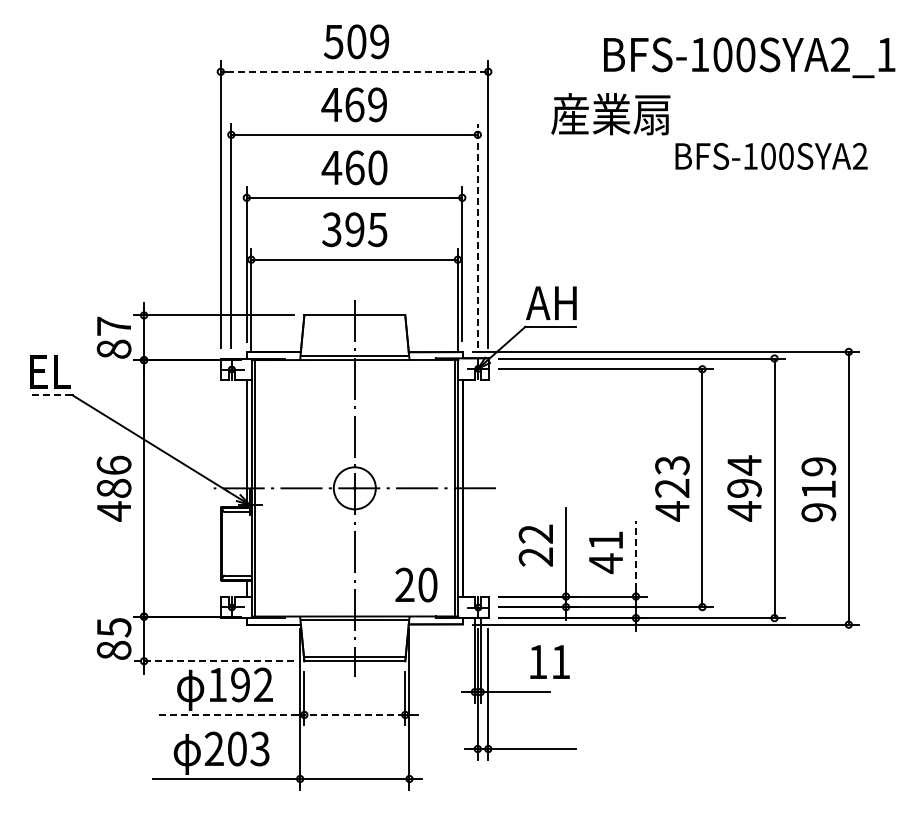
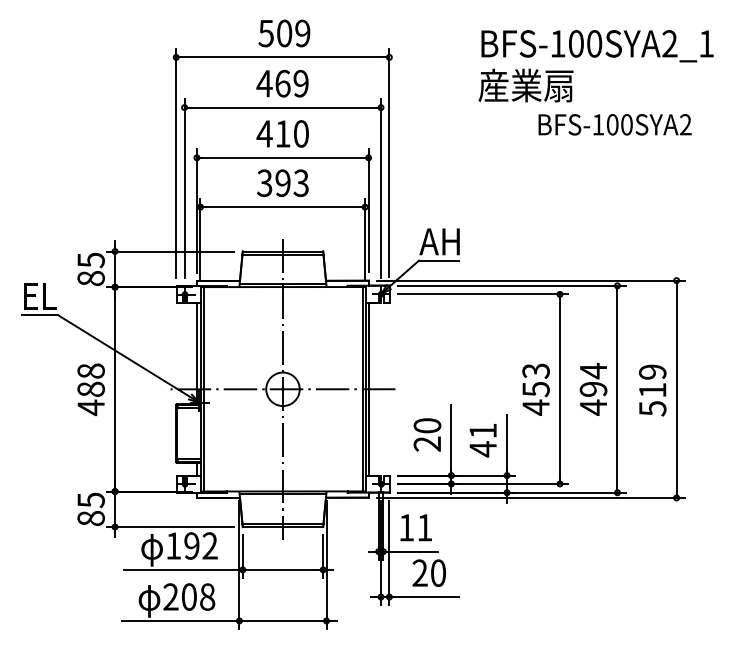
line: (355, 71) -> (283, 57), dashed -> solid
text: (610, 114) -> (525, 85), moved
text: (355, 167) -> (283, 133), 460 -> 410
text: (377, 229) -> (301, 183), 395 -> 393
line: (477, 236) -> (380, 188), dashed -> solid
line: (354, 319) -> (282, 254), added
text: (114, 326) -> (91, 260), 87 -> 85
line: (49, 395) -> (39, 315), dashed -> solid
text: (113, 464) -> (90, 370), 486 -> 488
text: (672, 488) -> (536, 389), 423 -> 453
text: (818, 512) -> (652, 408), 919 -> 519
text: (535, 533) -> (426, 425), 22 -> 20
line: (636, 555) -> (507, 442), dashed -> solid
text: (416, 584) -> (429, 572), moved
line: (213, 661) -> (170, 527), dashed -> solid
text: (549, 661) -> (415, 527), moved
line: (226, 714) -> (180, 569), dashed -> solid
line: (354, 714) -> (282, 569), dashed -> solid
text: (259, 748) -> (207, 596), 203 -> 208

